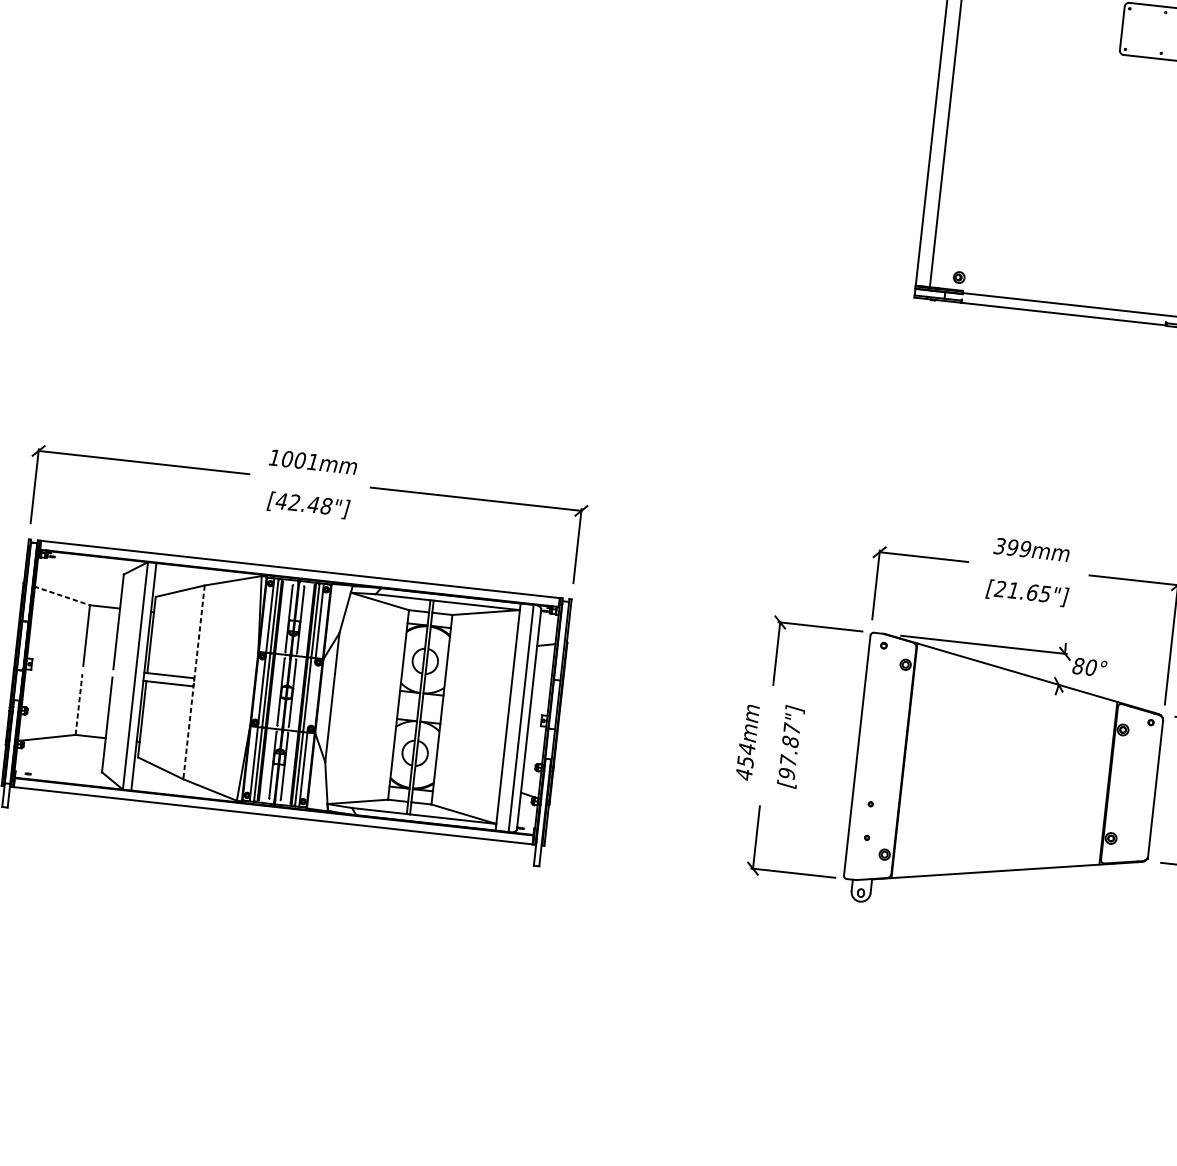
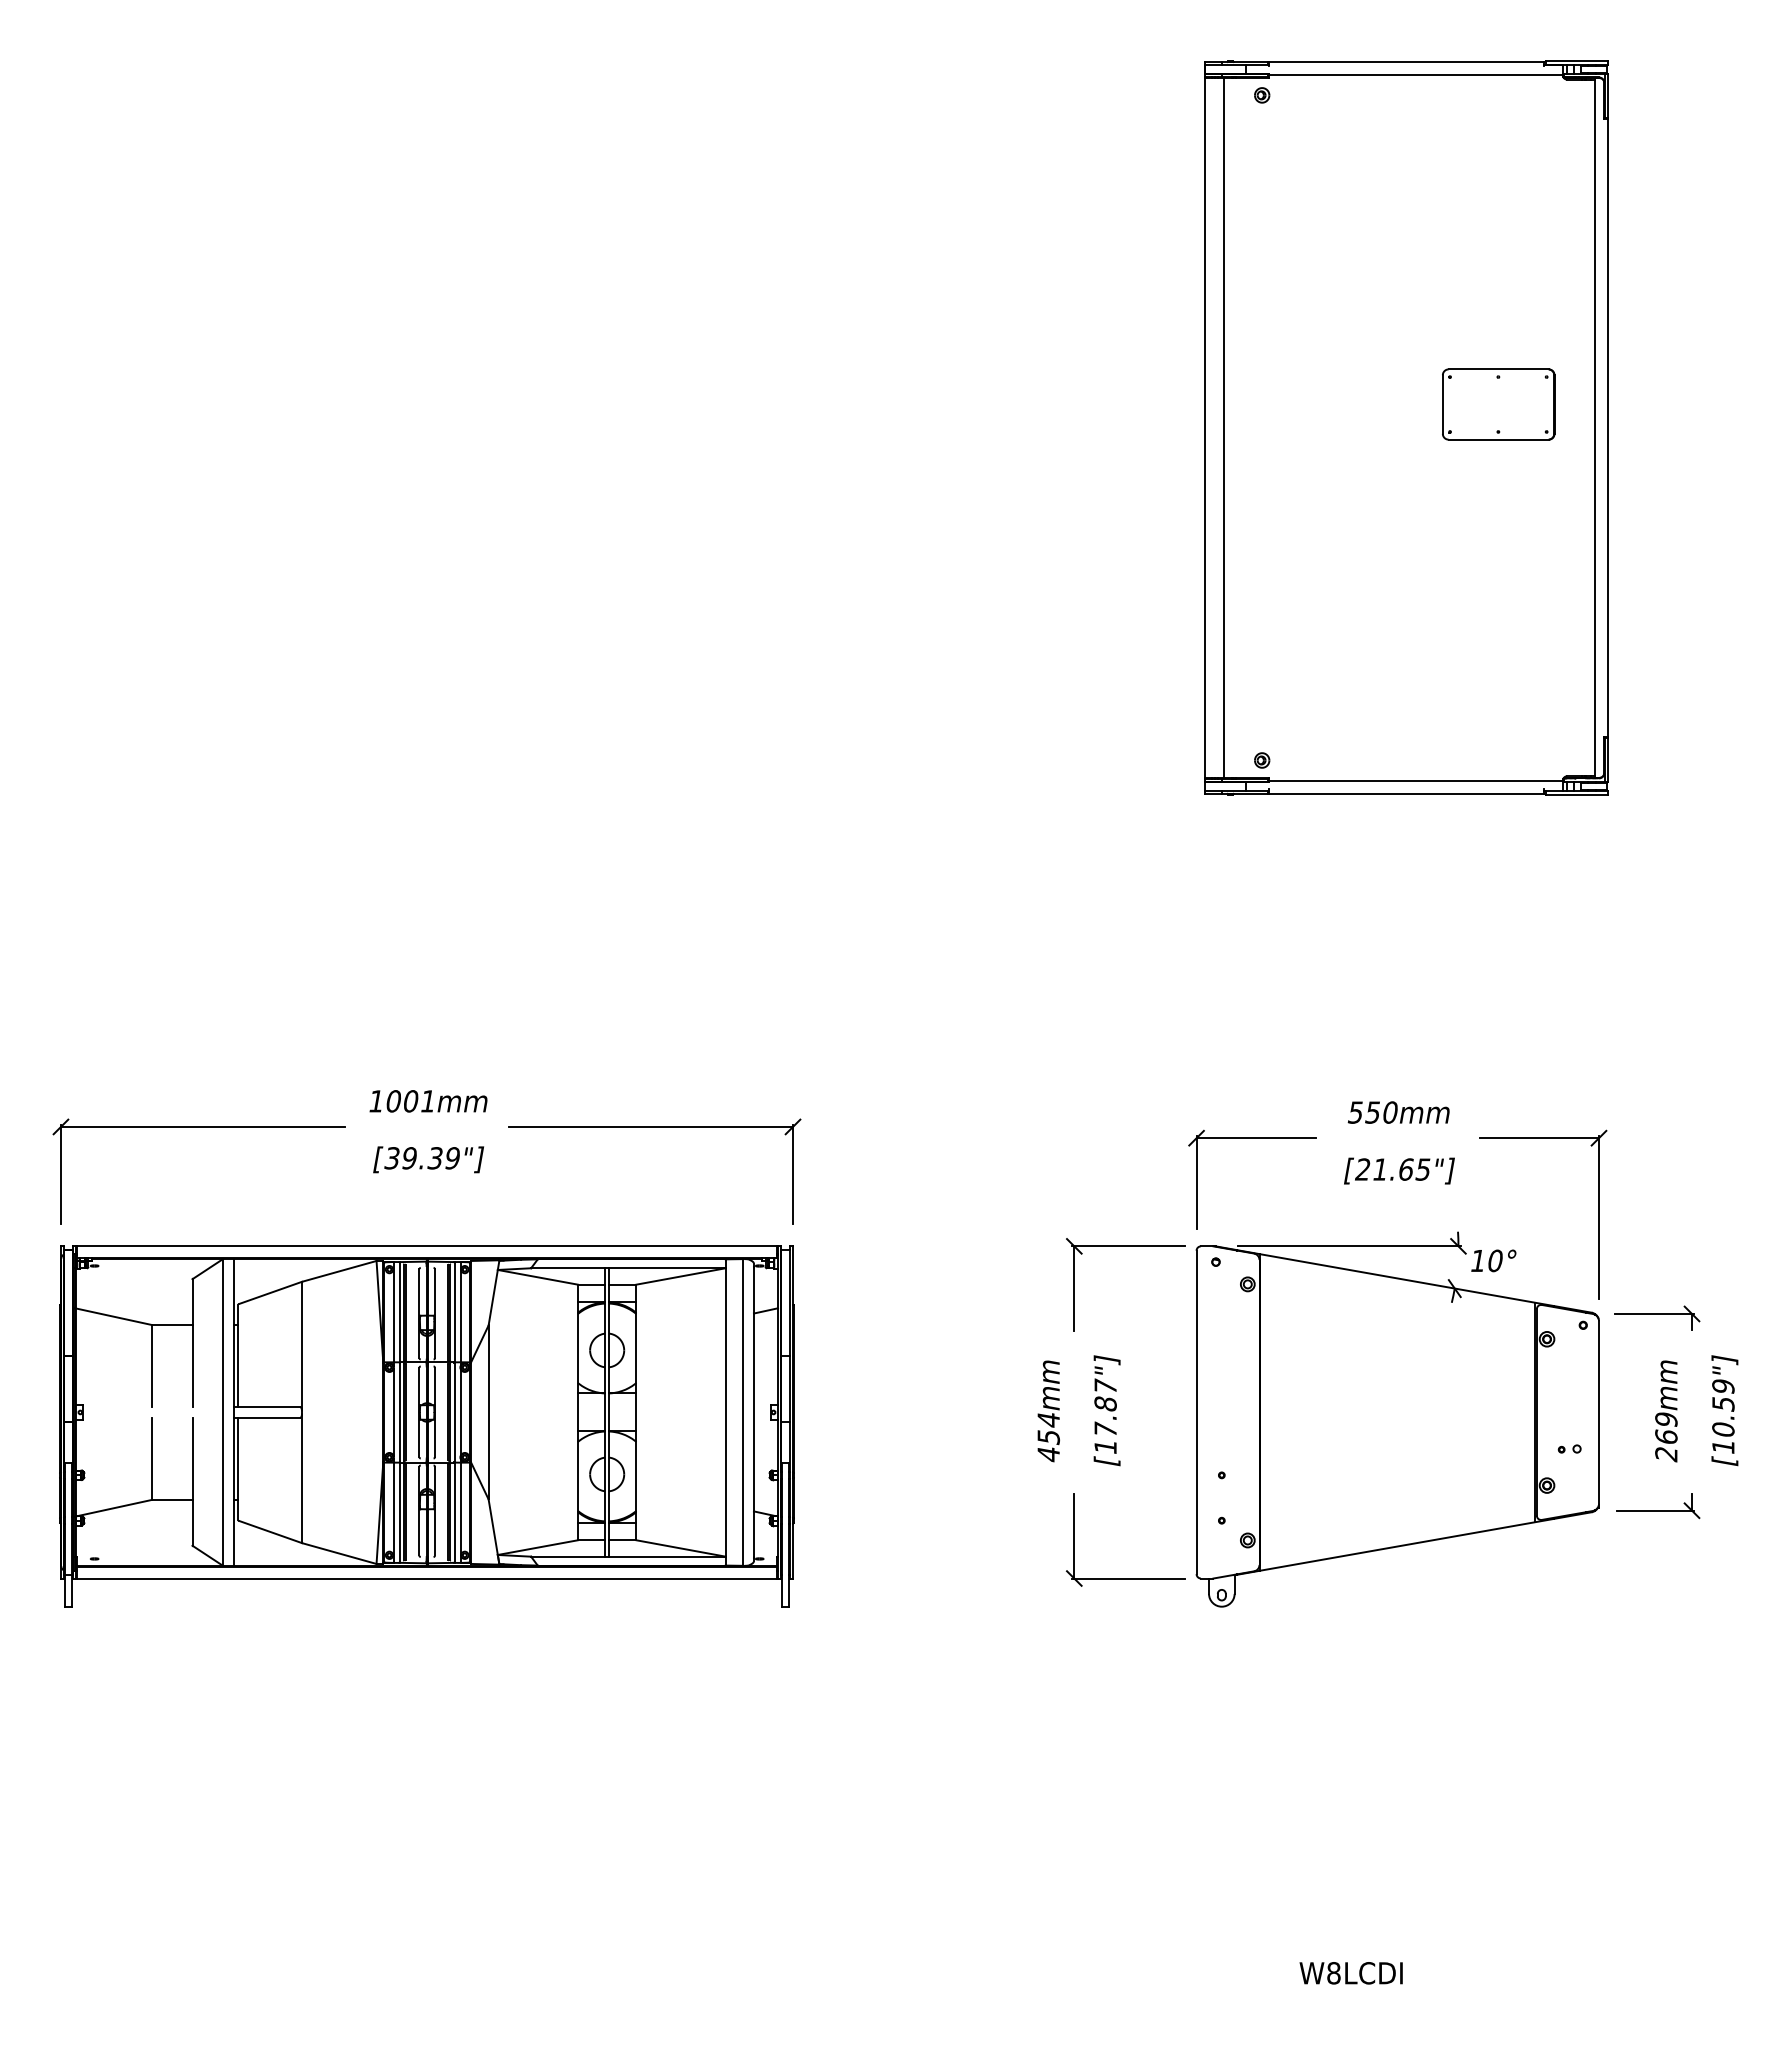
text: (304, 503) -> (422, 1158), [42.48"] -> [39.39"]
text: (1012, 547) -> (1372, 1112), 399mm -> 550mm
line: (62, 595) -> (113, 1316), dashed -> solid
text: (1077, 665) -> (1477, 1260), 80° -> 10°
line: (194, 682) -> (302, 1412), dashed -> solid
line: (311, 695) -> (460, 1412), added
line: (79, 704) -> (152, 1458), dashed -> solid
text: (786, 773) -> (1105, 1446), [97.87"] -> [17.87"]
part: (1130, 812) -> (1569, 1448), added

